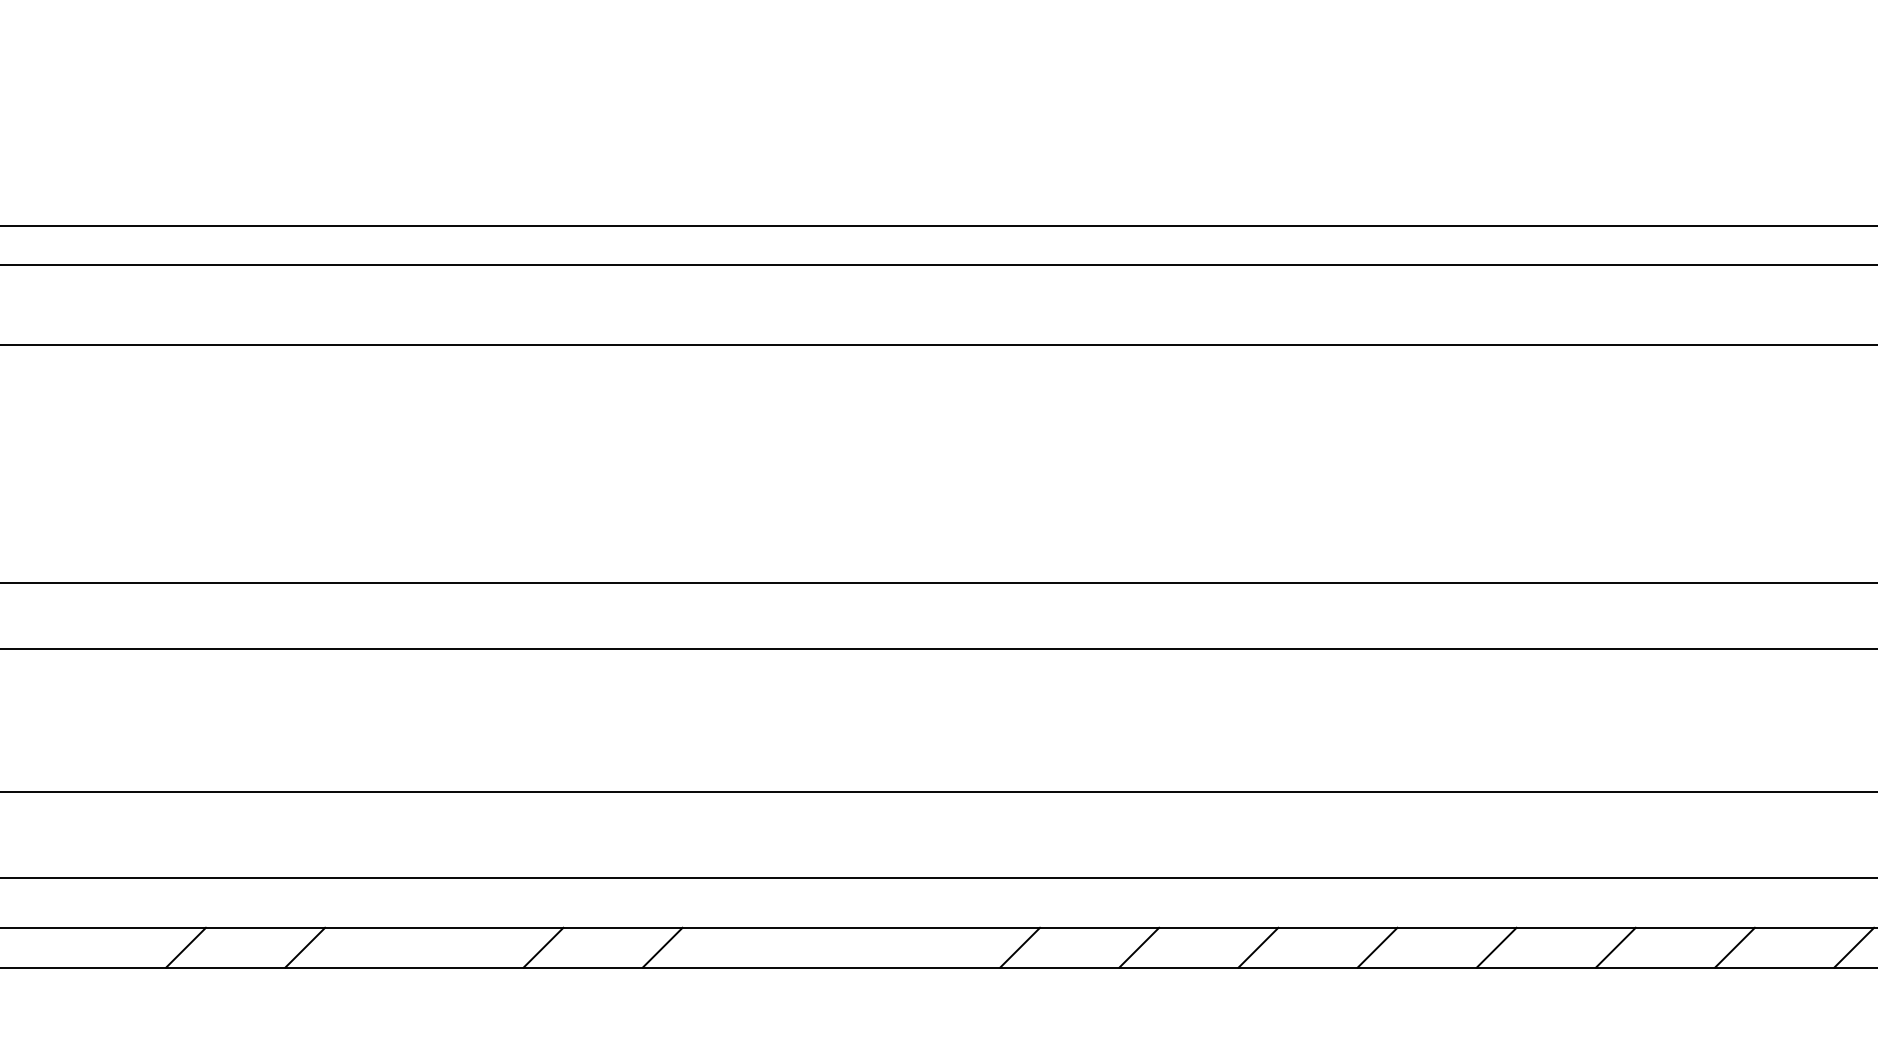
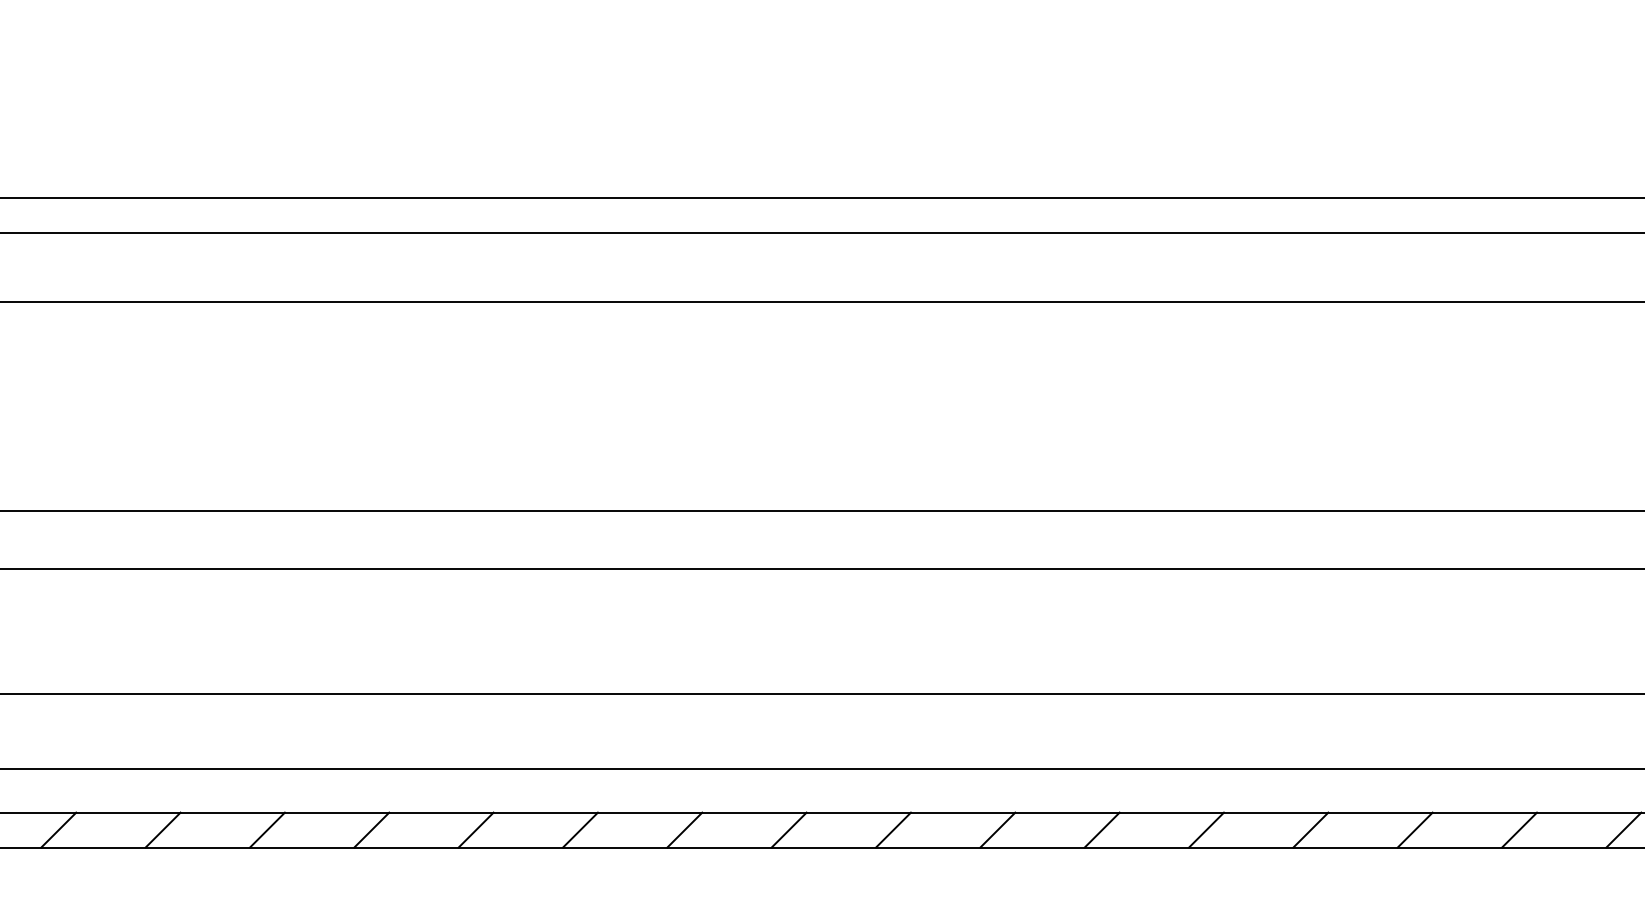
line: (66, 947) -> (58, 829), added
line: (424, 947) -> (371, 829), added
line: (781, 947) -> (684, 829), added
line: (900, 947) -> (788, 829), added

